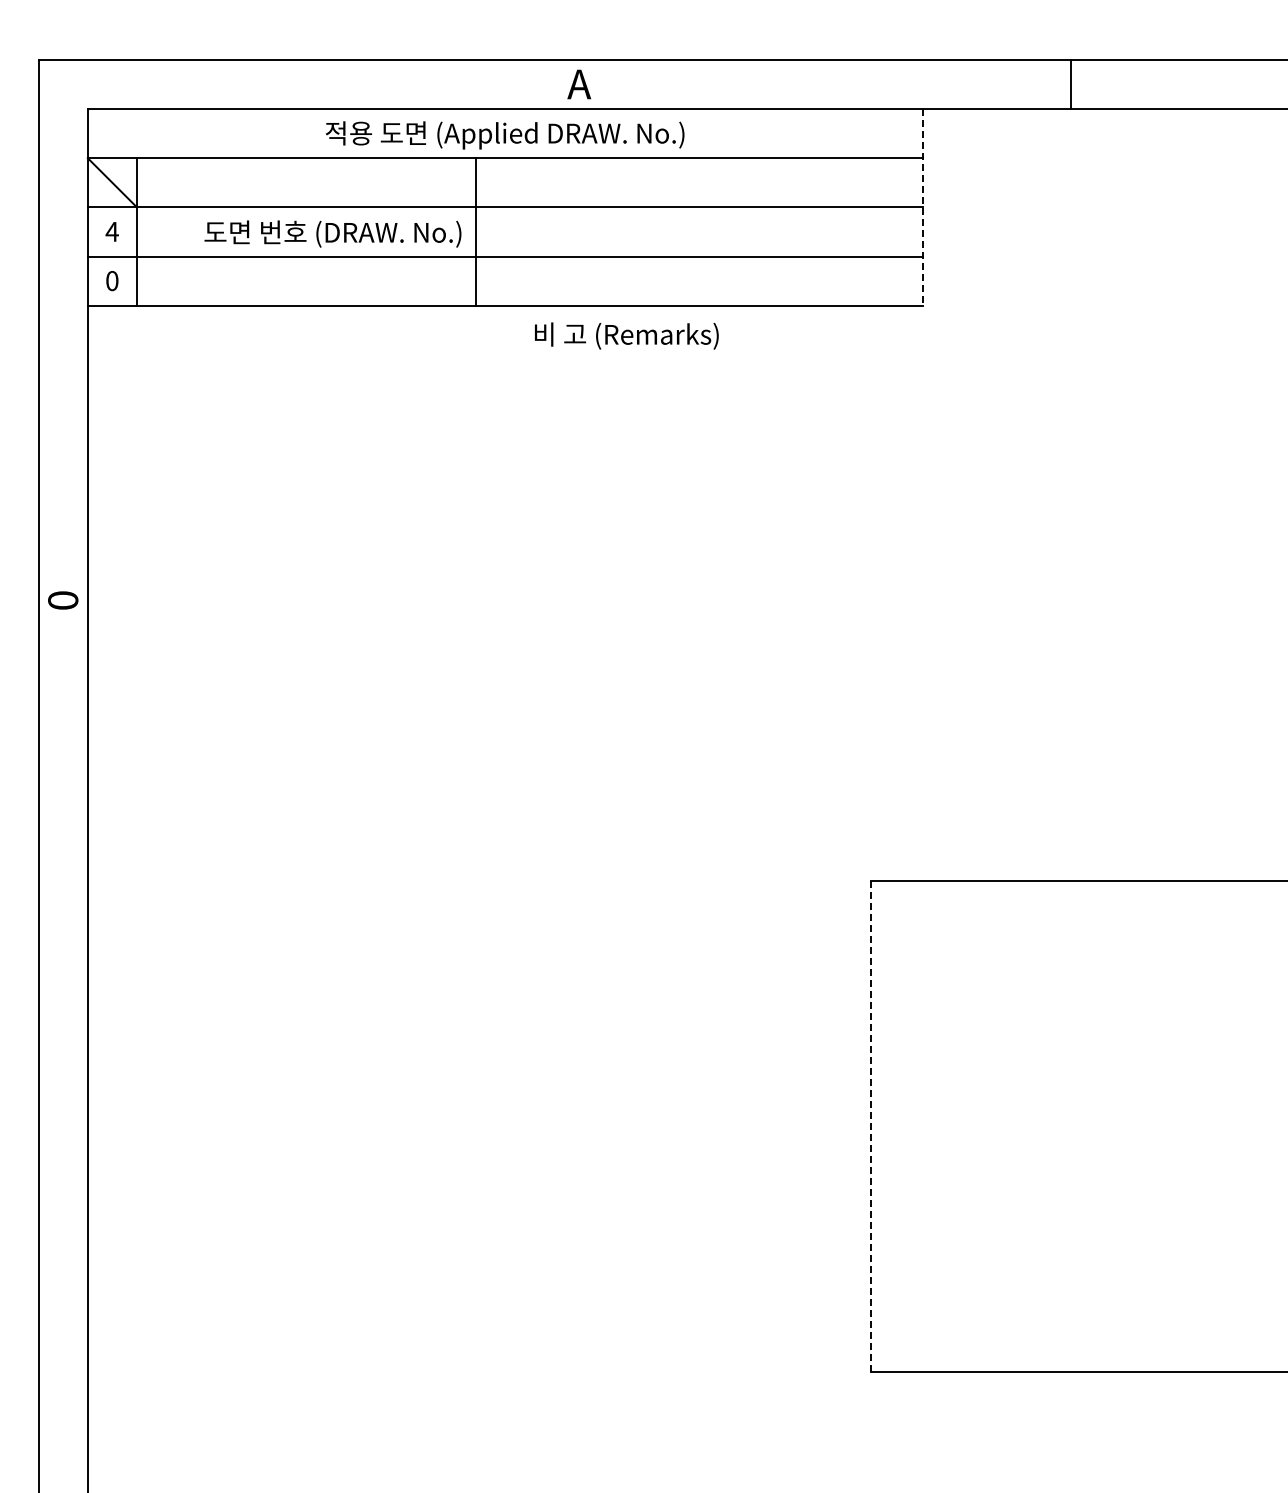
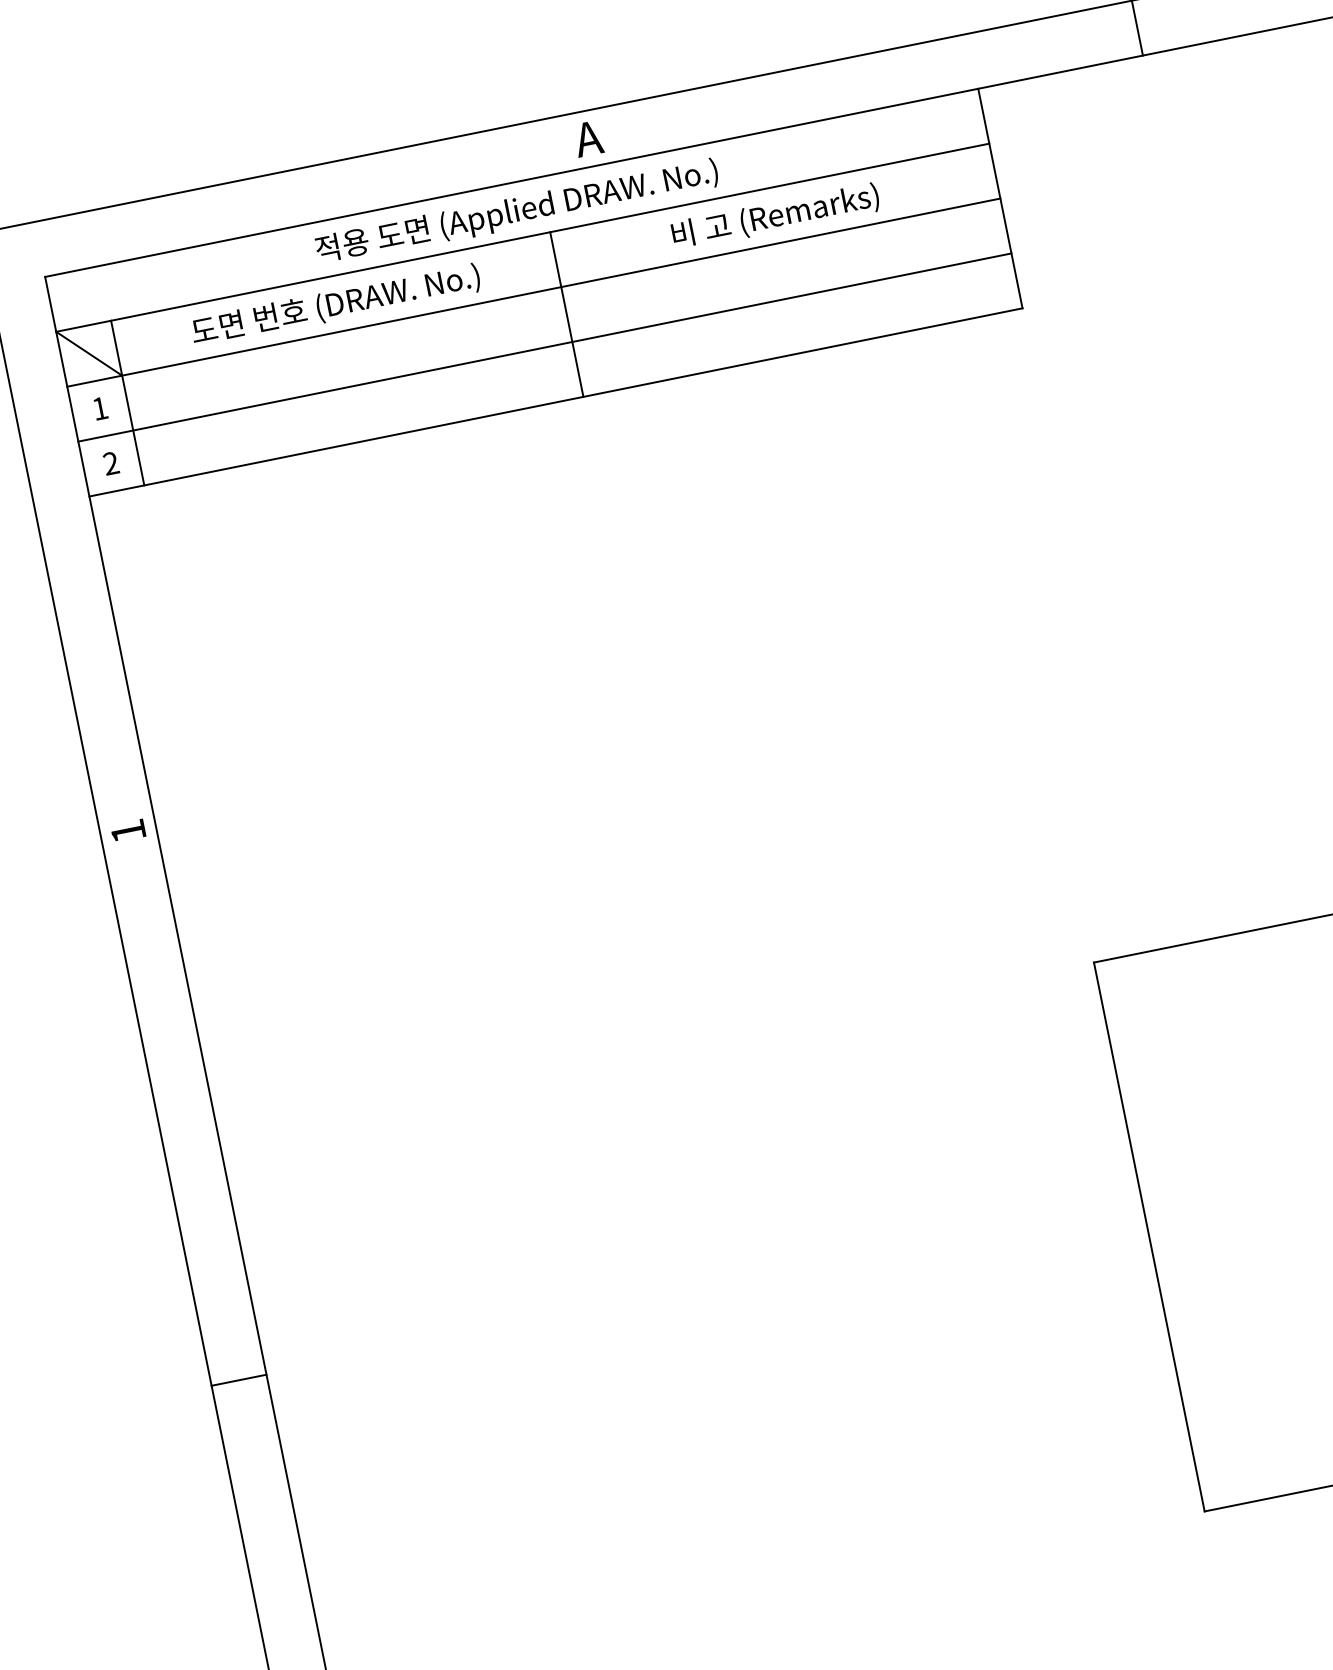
line: (923, 207) -> (1000, 198), dashed -> solid
text: (111, 231) -> (99, 408), 4 -> 1
line: (476, 231) -> (567, 313), moved
text: (332, 233) -> (335, 304), moved
text: (112, 281) -> (111, 463), 0 -> 2
text: (626, 335) -> (775, 216), moved
text: (63, 600) -> (128, 831), 0 -> 1
line: (62, 1092) -> (238, 1380), added
line: (871, 1126) -> (1149, 1236), dashed -> solid

